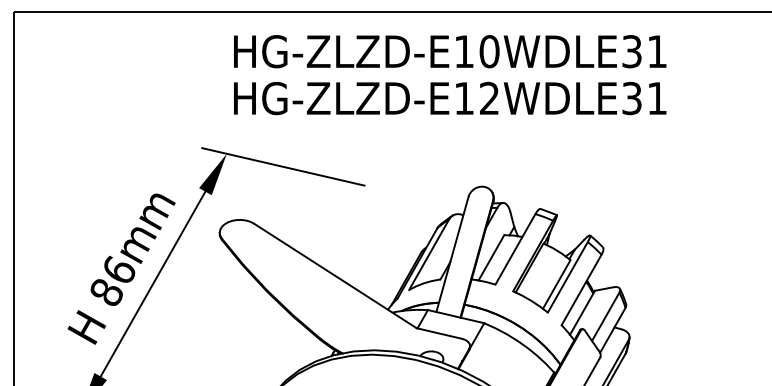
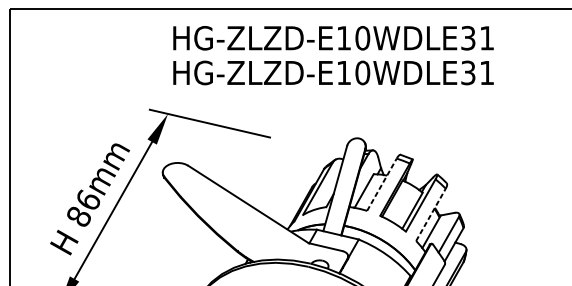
text: (489, 98) -> (362, 72), HG-ZLZD-E12WDLE31 -> HG-ZLZD-E10WDLE31
line: (515, 249) -> (381, 184), solid -> dashed
line: (581, 289) -> (430, 214), solid -> dashed

